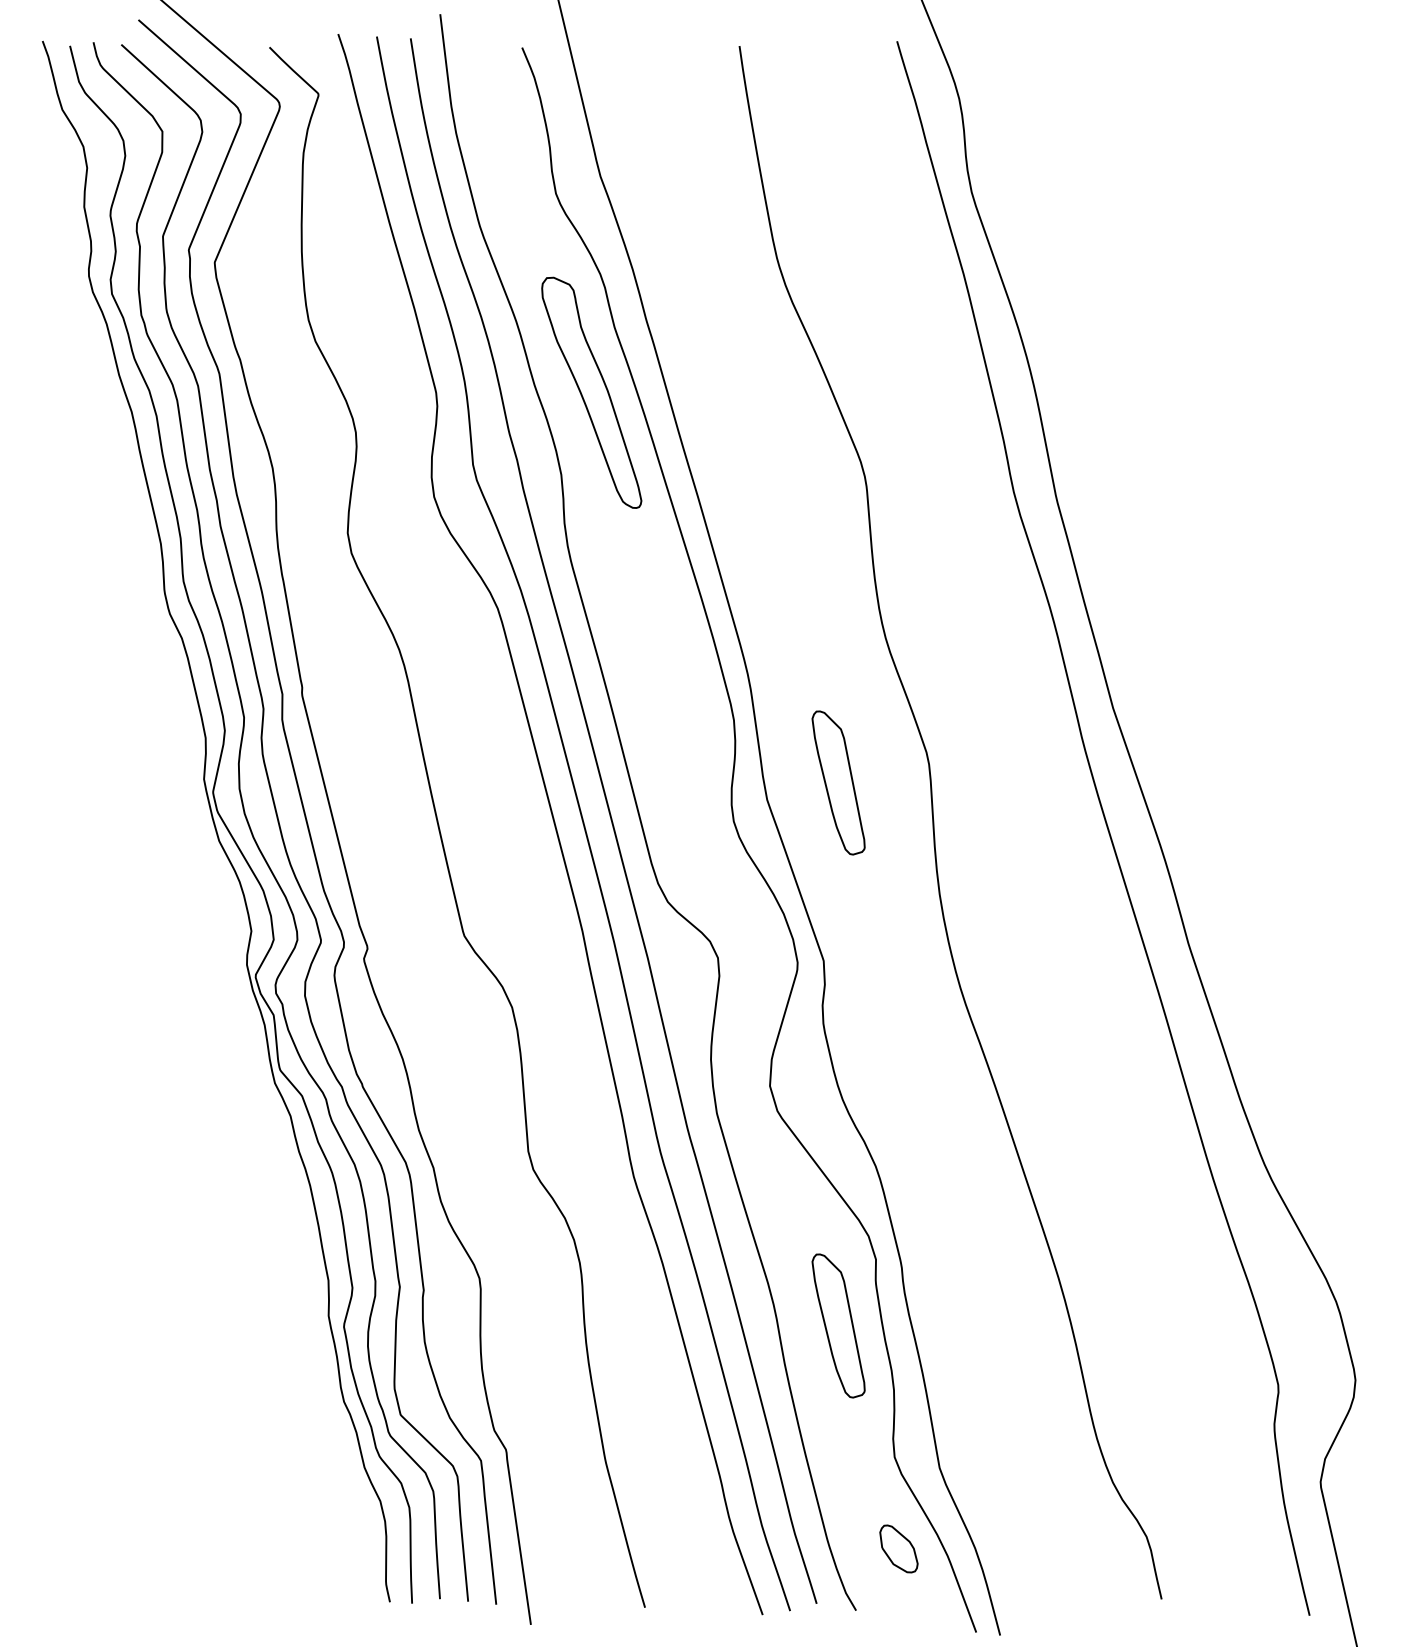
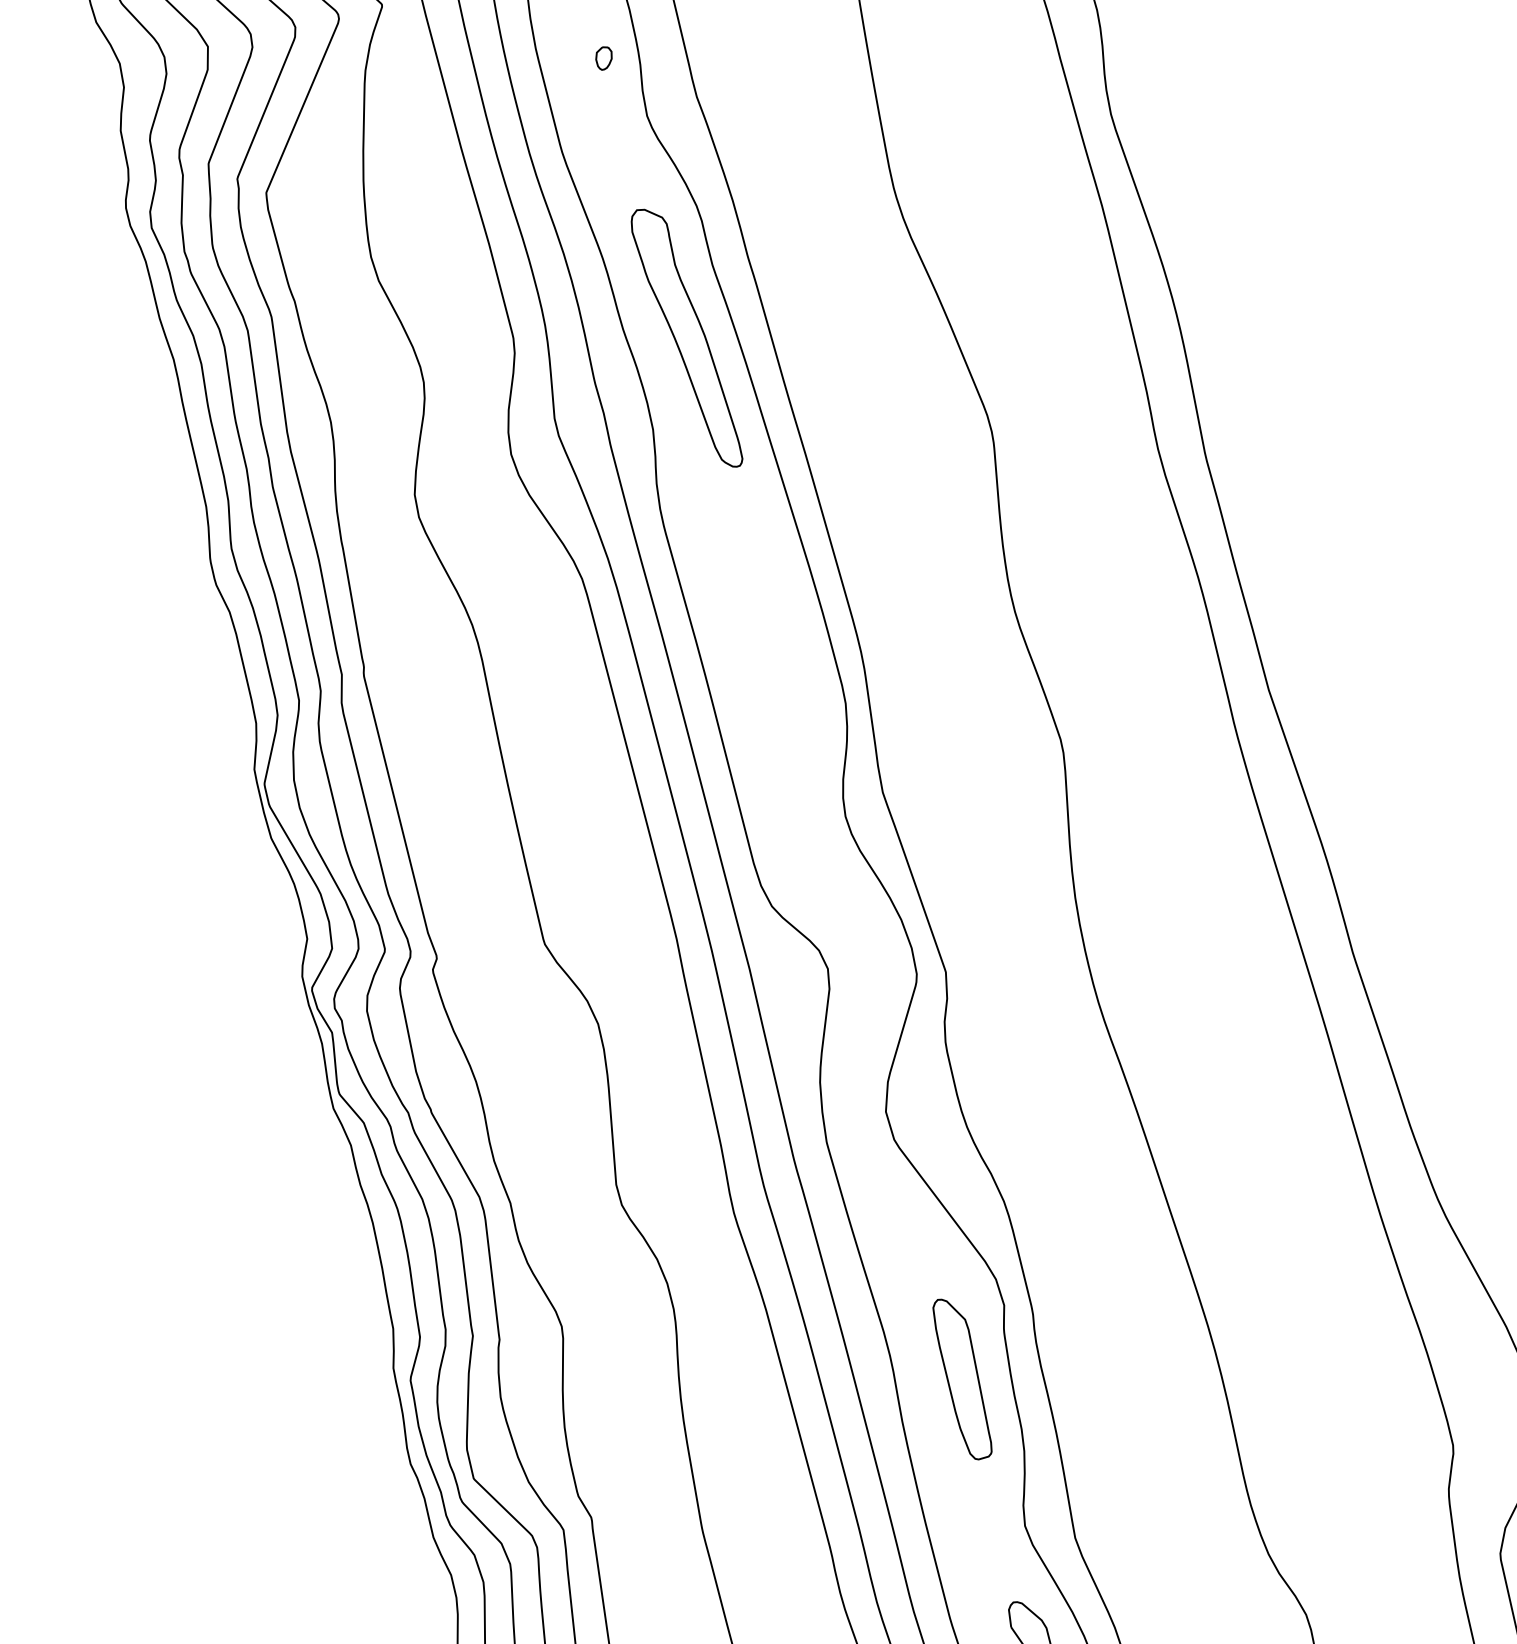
part: (517, 142) -> (604, 58), added
part: (838, 782) -> (962, 773), removed

